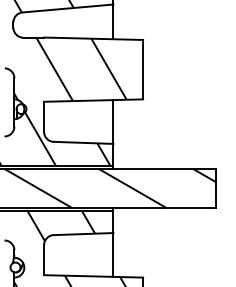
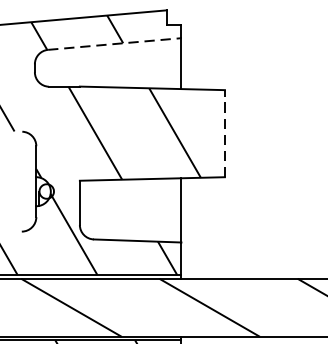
line: (67, 8) -> (114, 44), solid -> dashed
line: (143, 69) -> (225, 133), solid -> dashed

